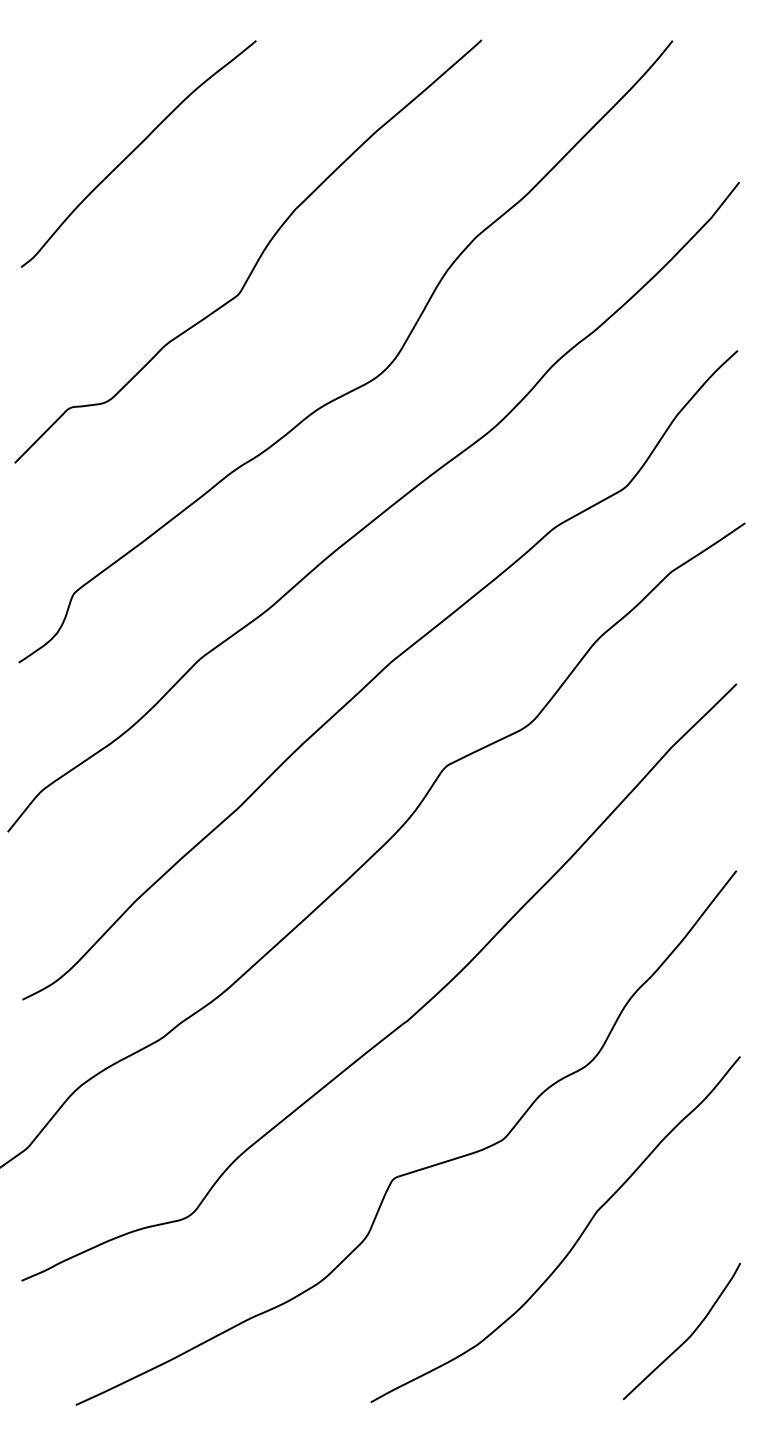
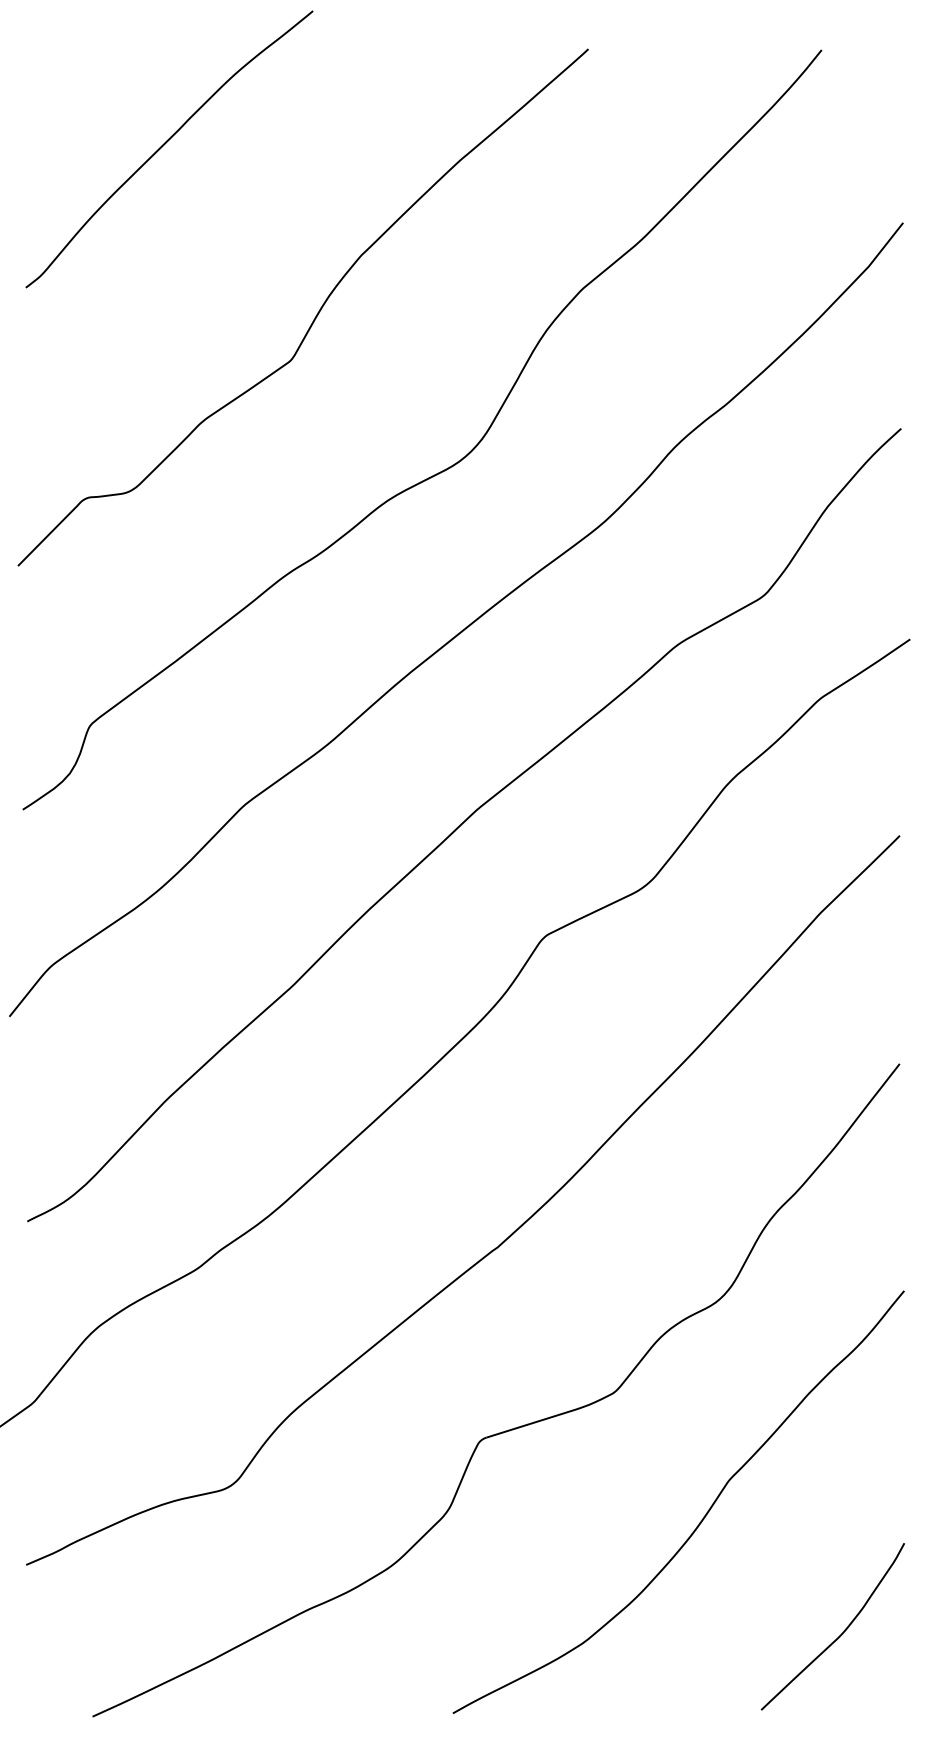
curve: (135, 150) -> (165, 144), moved

